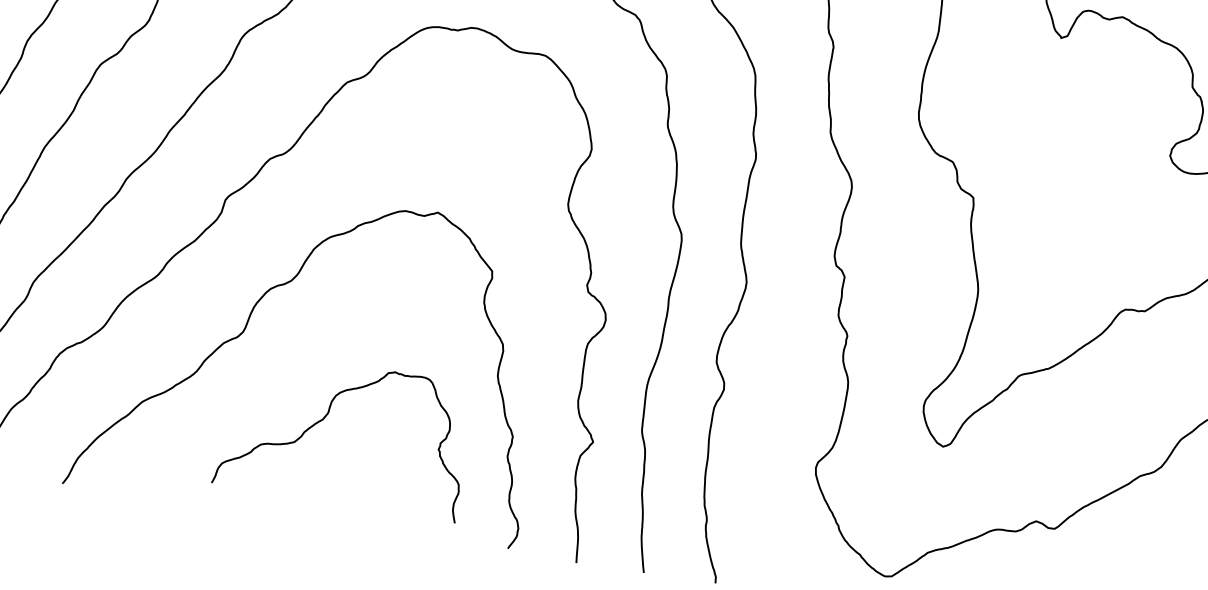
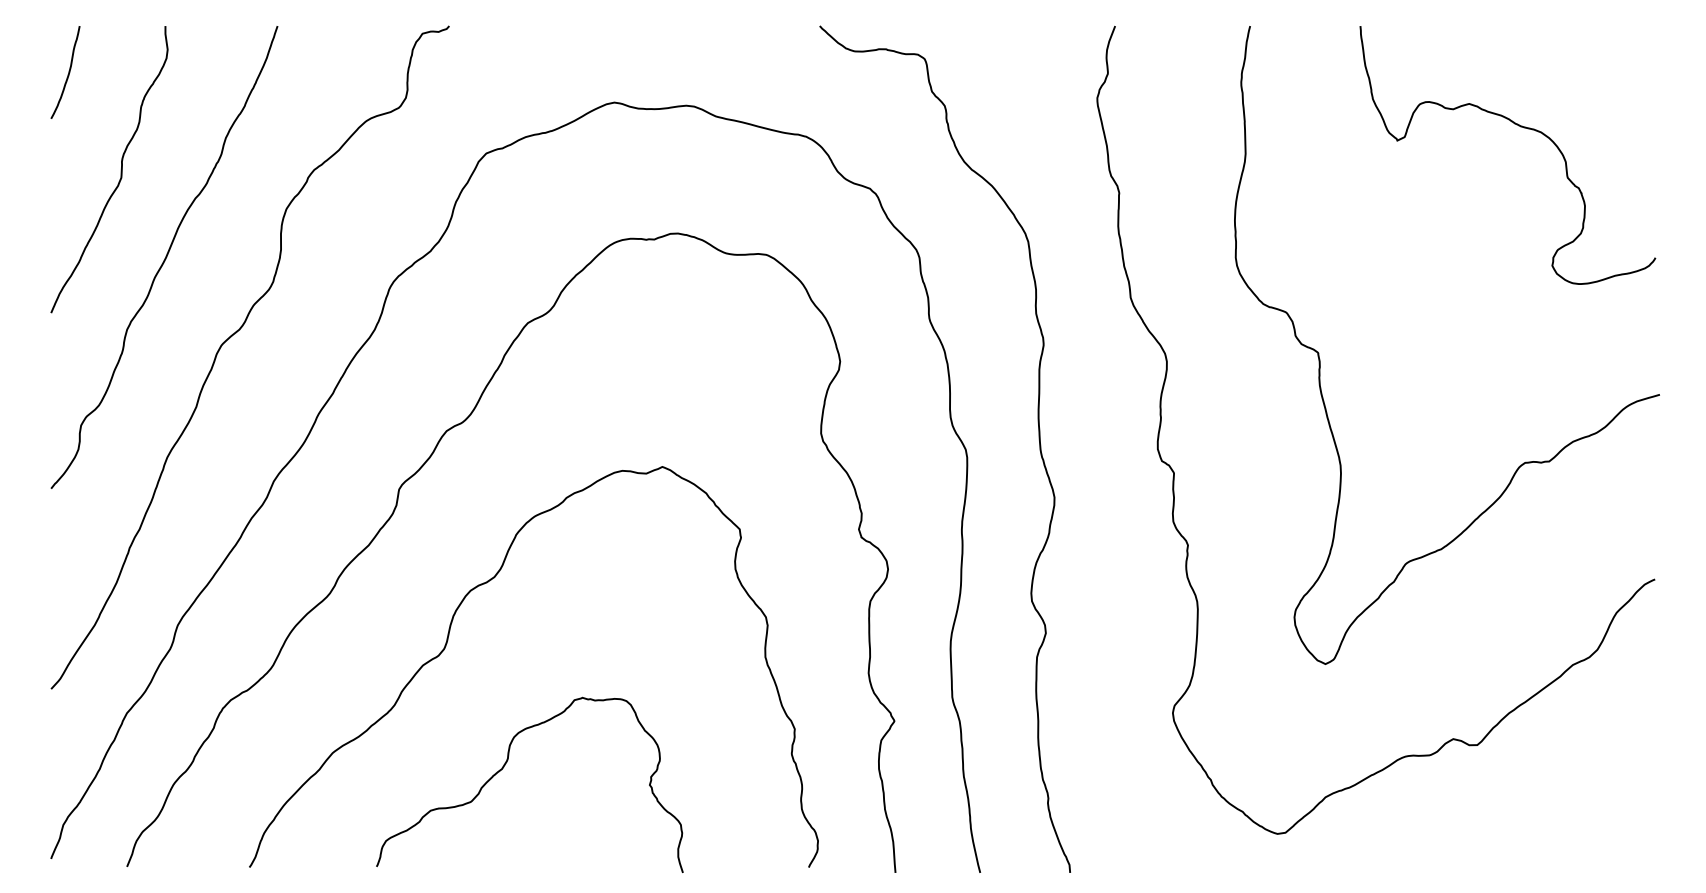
curve: (324, 418) -> (504, 767), moved

